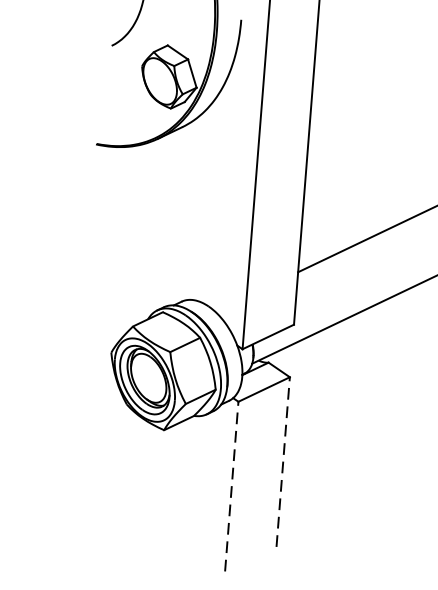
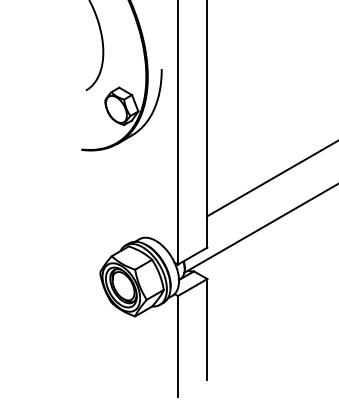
line: (283, 461) -> (207, 329), dashed -> solid
line: (231, 486) -> (177, 346), dashed -> solid

